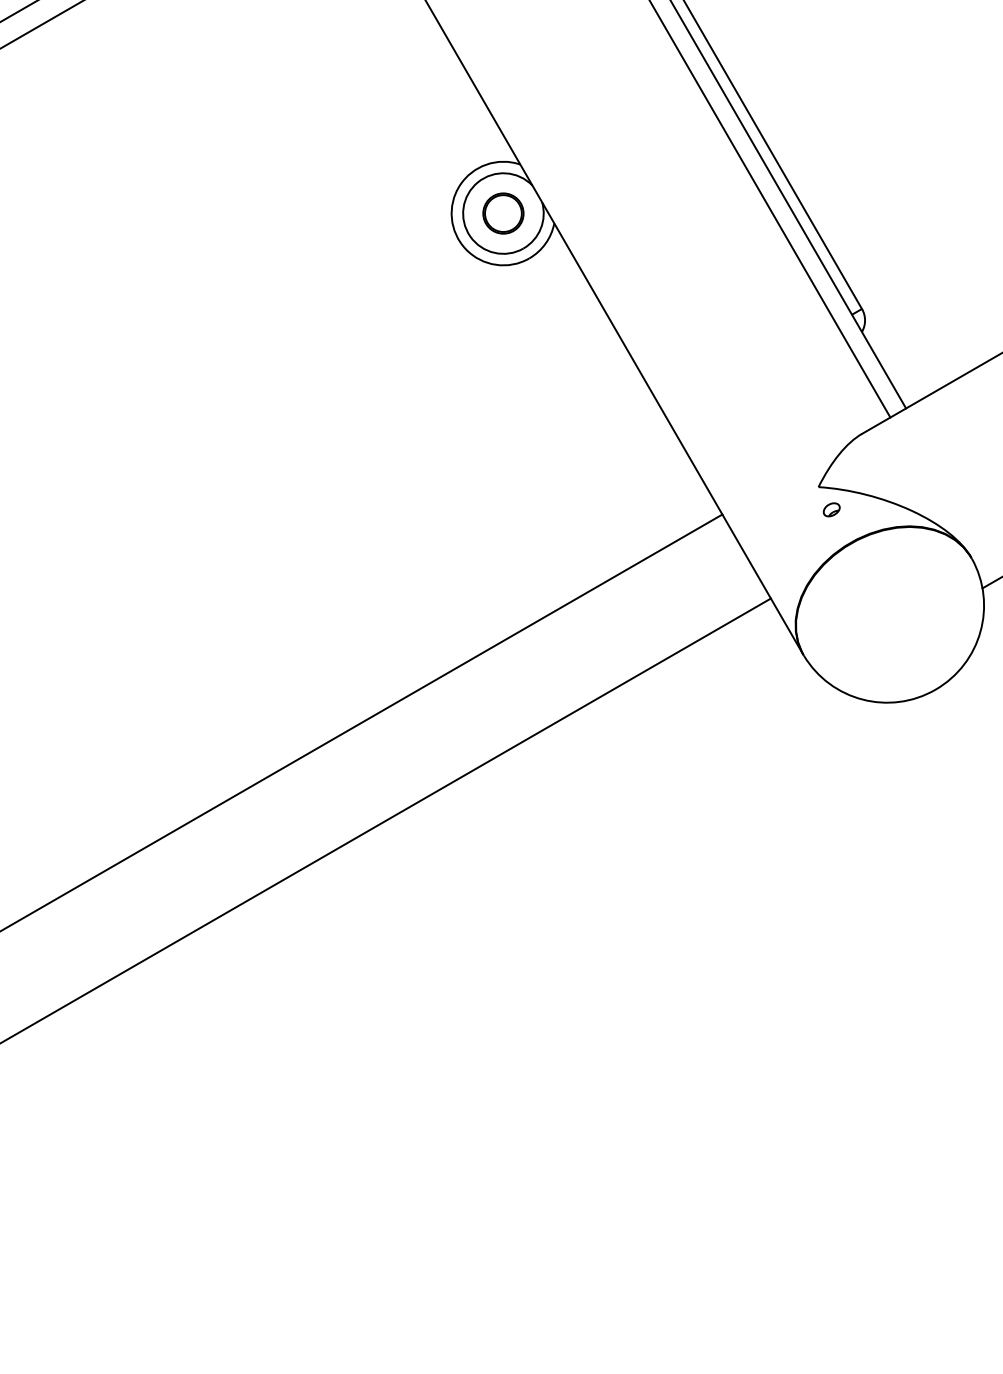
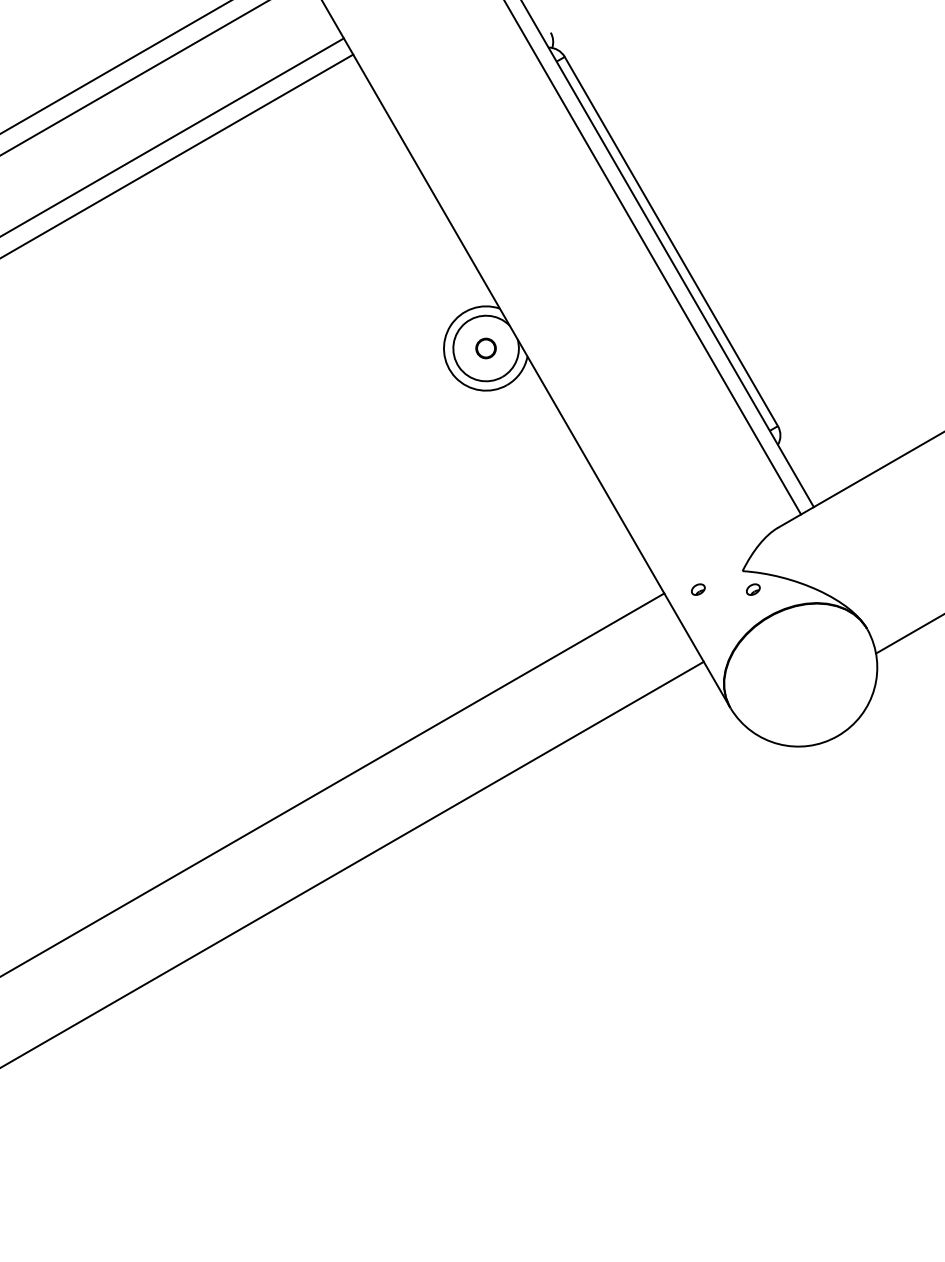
part: (502, 213) -> (485, 348), size x0.6
part: (764, 509) -> (698, 589), added

